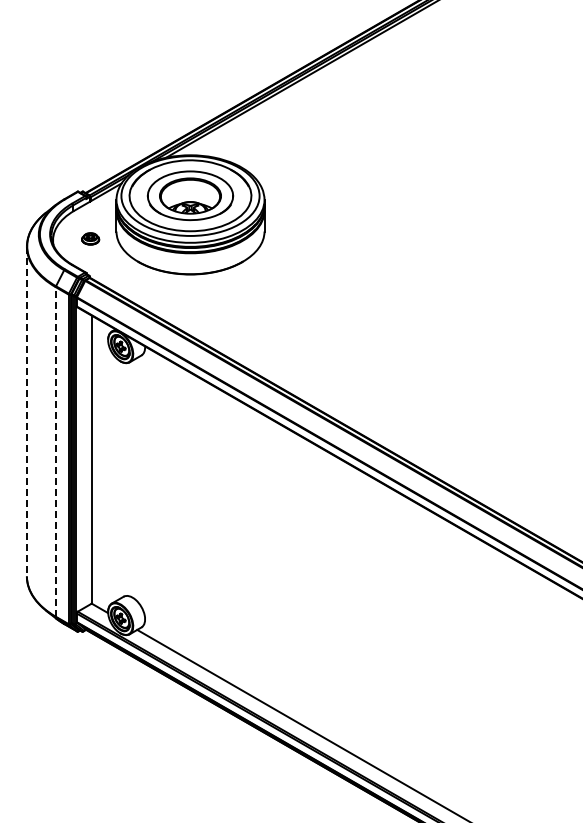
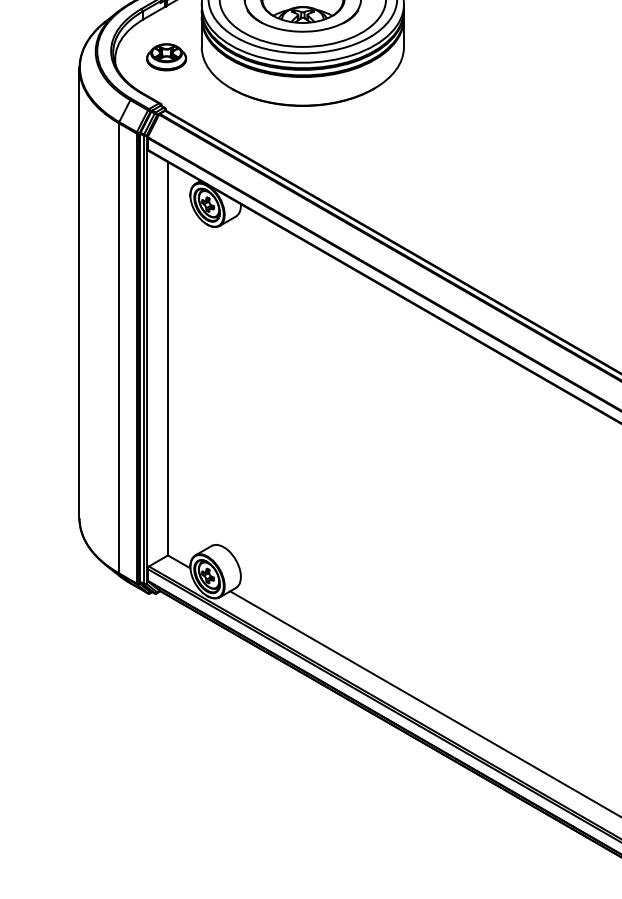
part: (90, 238) -> (166, 56), size x1.67
line: (26, 411) -> (78, 293), dashed -> solid
line: (55, 451) -> (118, 347), dashed -> solid

